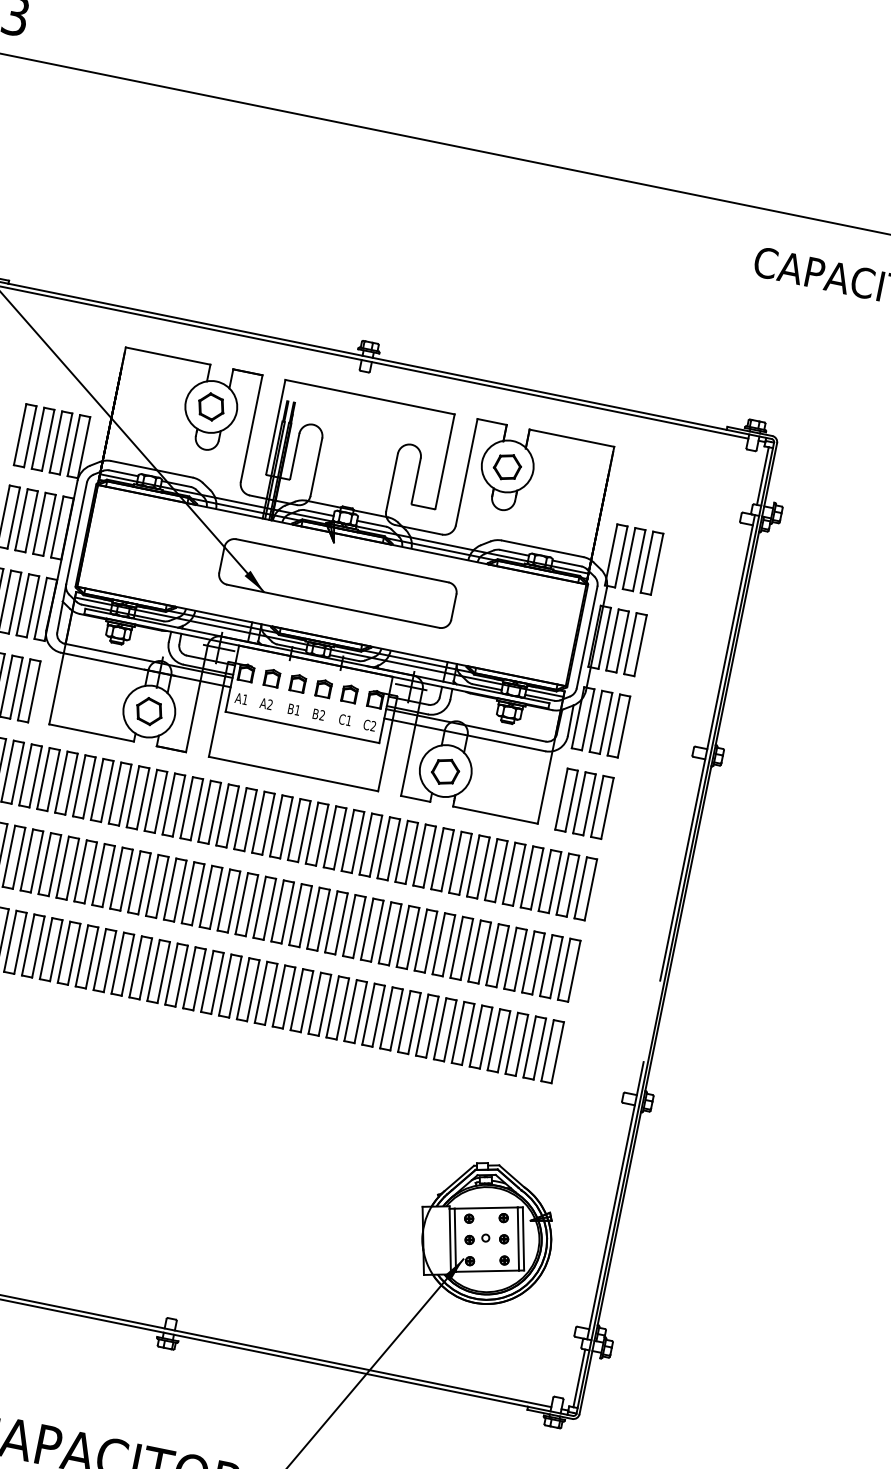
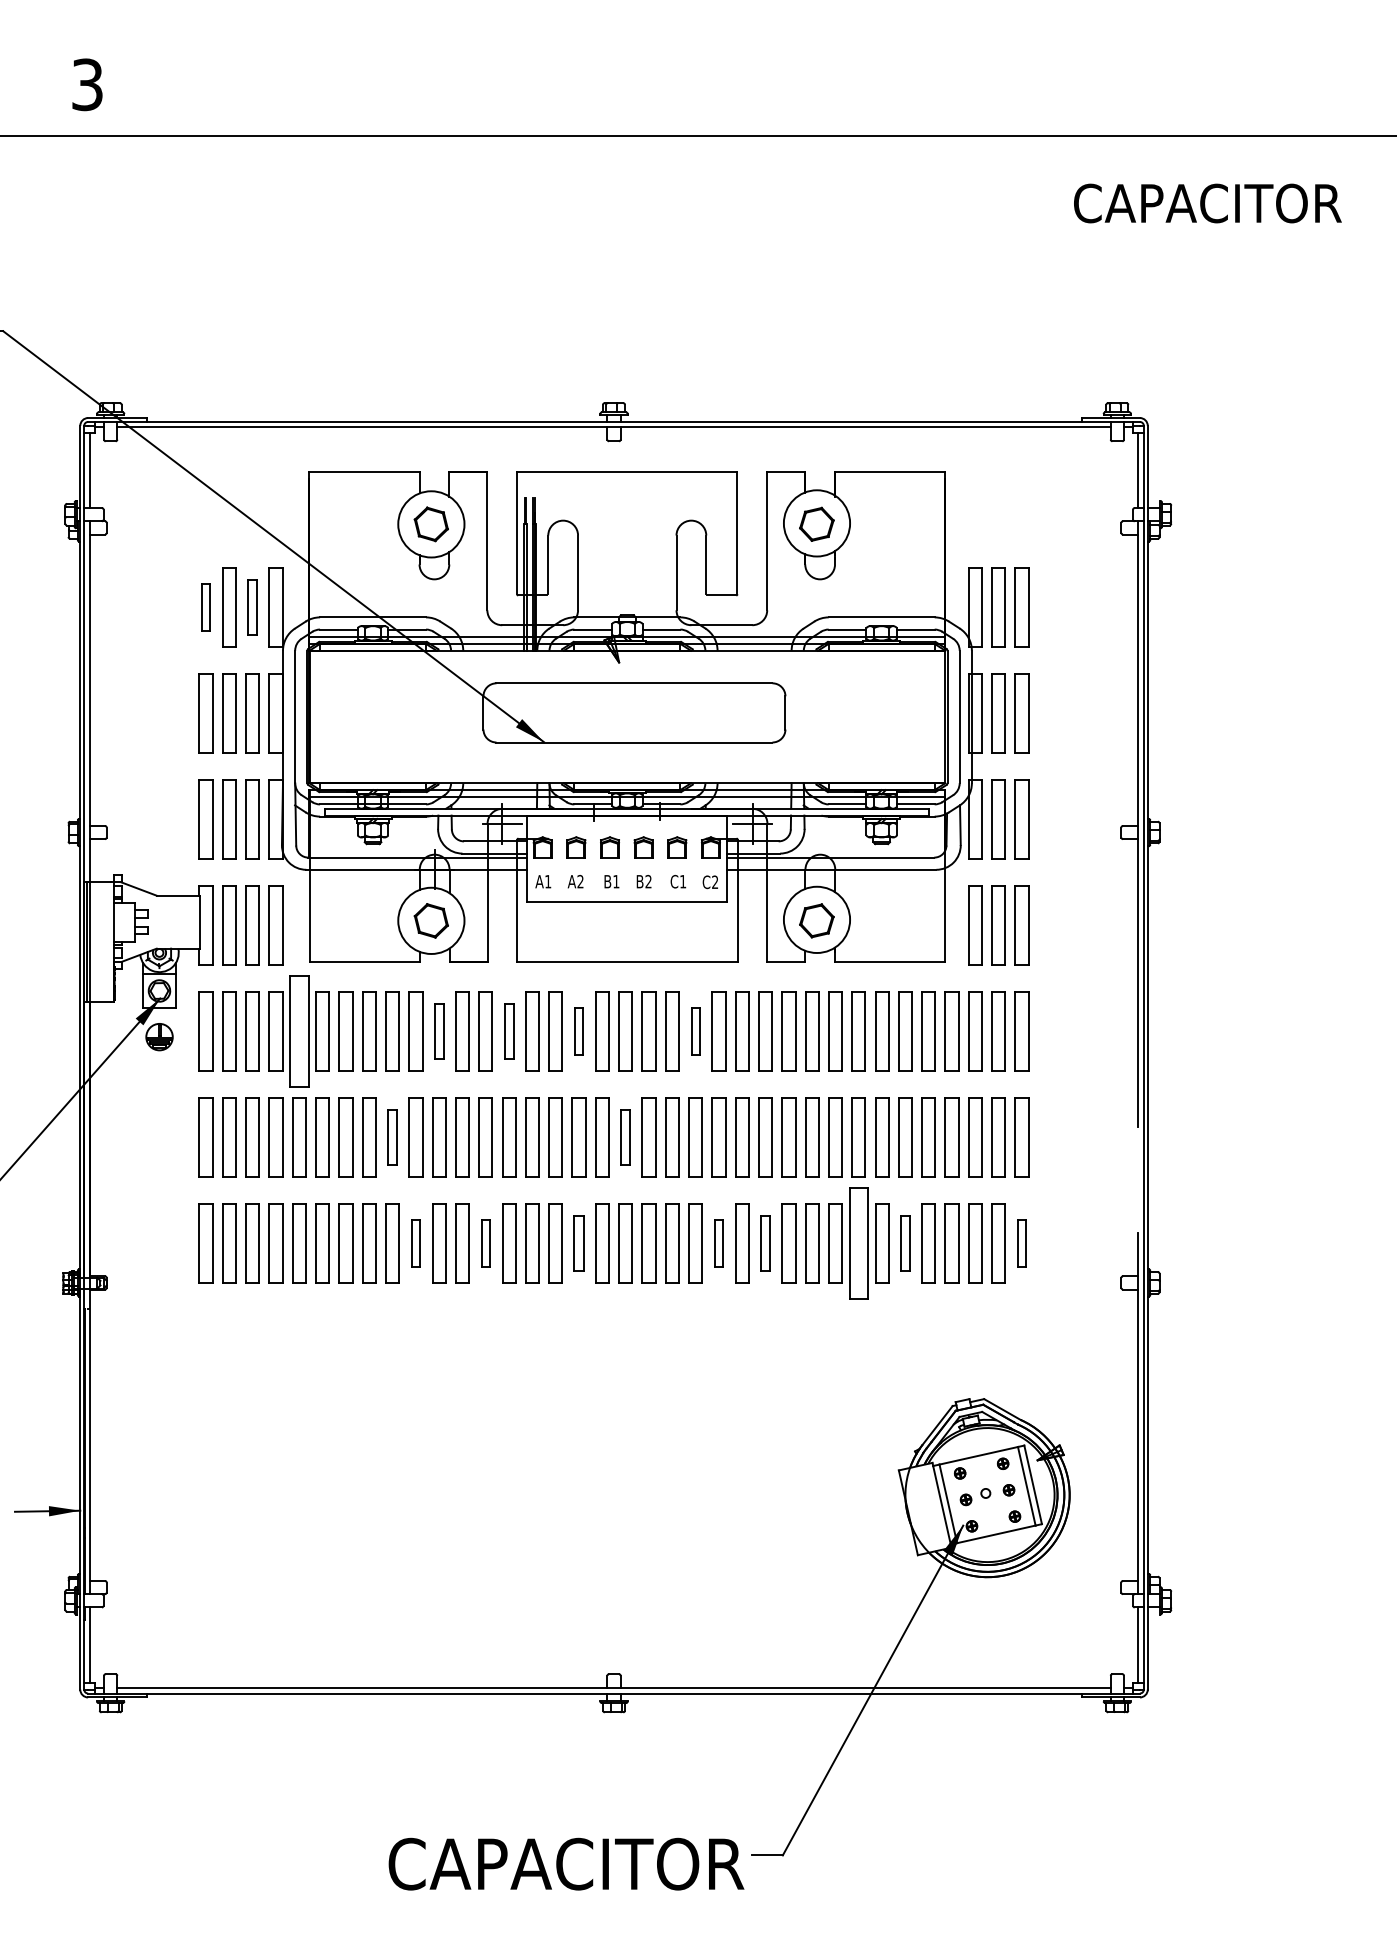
part: (24, 435) -> (205, 607), size x0.6
part: (60, 442) -> (252, 607), size x0.7
part: (30, 775) -> (299, 1031), size x1.4
part: (138, 797) -> (439, 1031), size x0.7
part: (192, 808) -> (509, 1031), size x0.7
part: (245, 819) -> (578, 1031), size x0.6
part: (334, 837) -> (695, 1031), size x0.6
part: (85, 871) -> (392, 1137), size x0.7
part: (264, 908) -> (625, 1137), size x0.7
part: (86, 956) -> (415, 1243), size x0.6
part: (140, 967) -> (485, 1243), size x0.6
part: (211, 982) -> (578, 1243), size x0.7
part: (319, 1004) -> (718, 1243), size x0.6
part: (355, 1011) -> (765, 1243), size x0.7
part: (427, 1026) -> (858, 1243), size x1.4
part: (463, 1033) -> (905, 1243), size x0.7
part: (552, 1051) -> (1021, 1243), size x0.6

